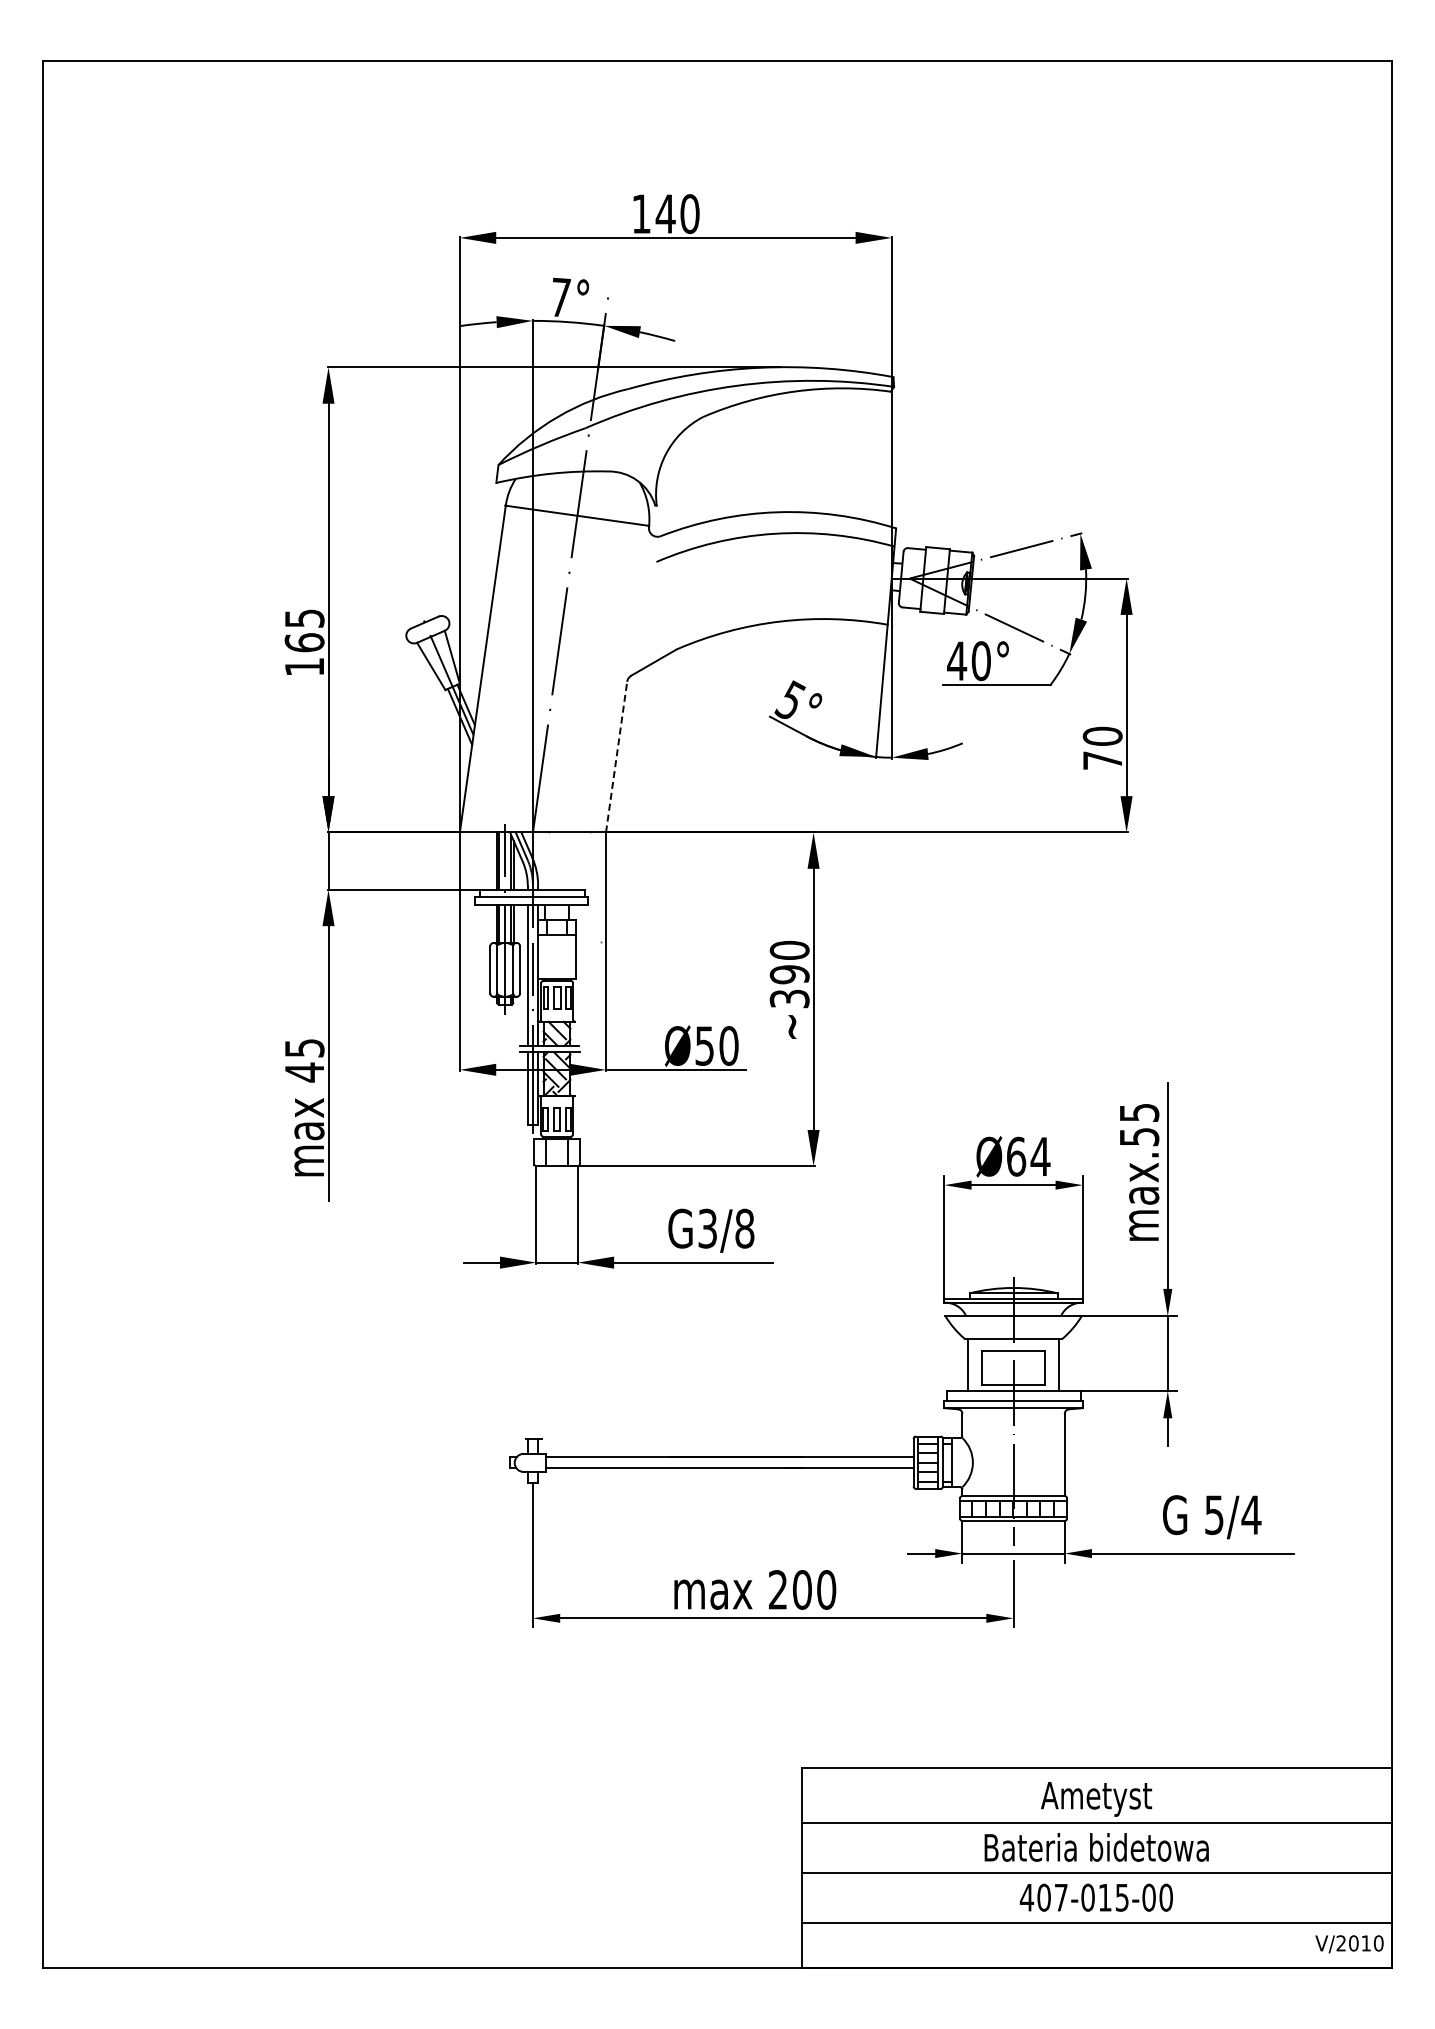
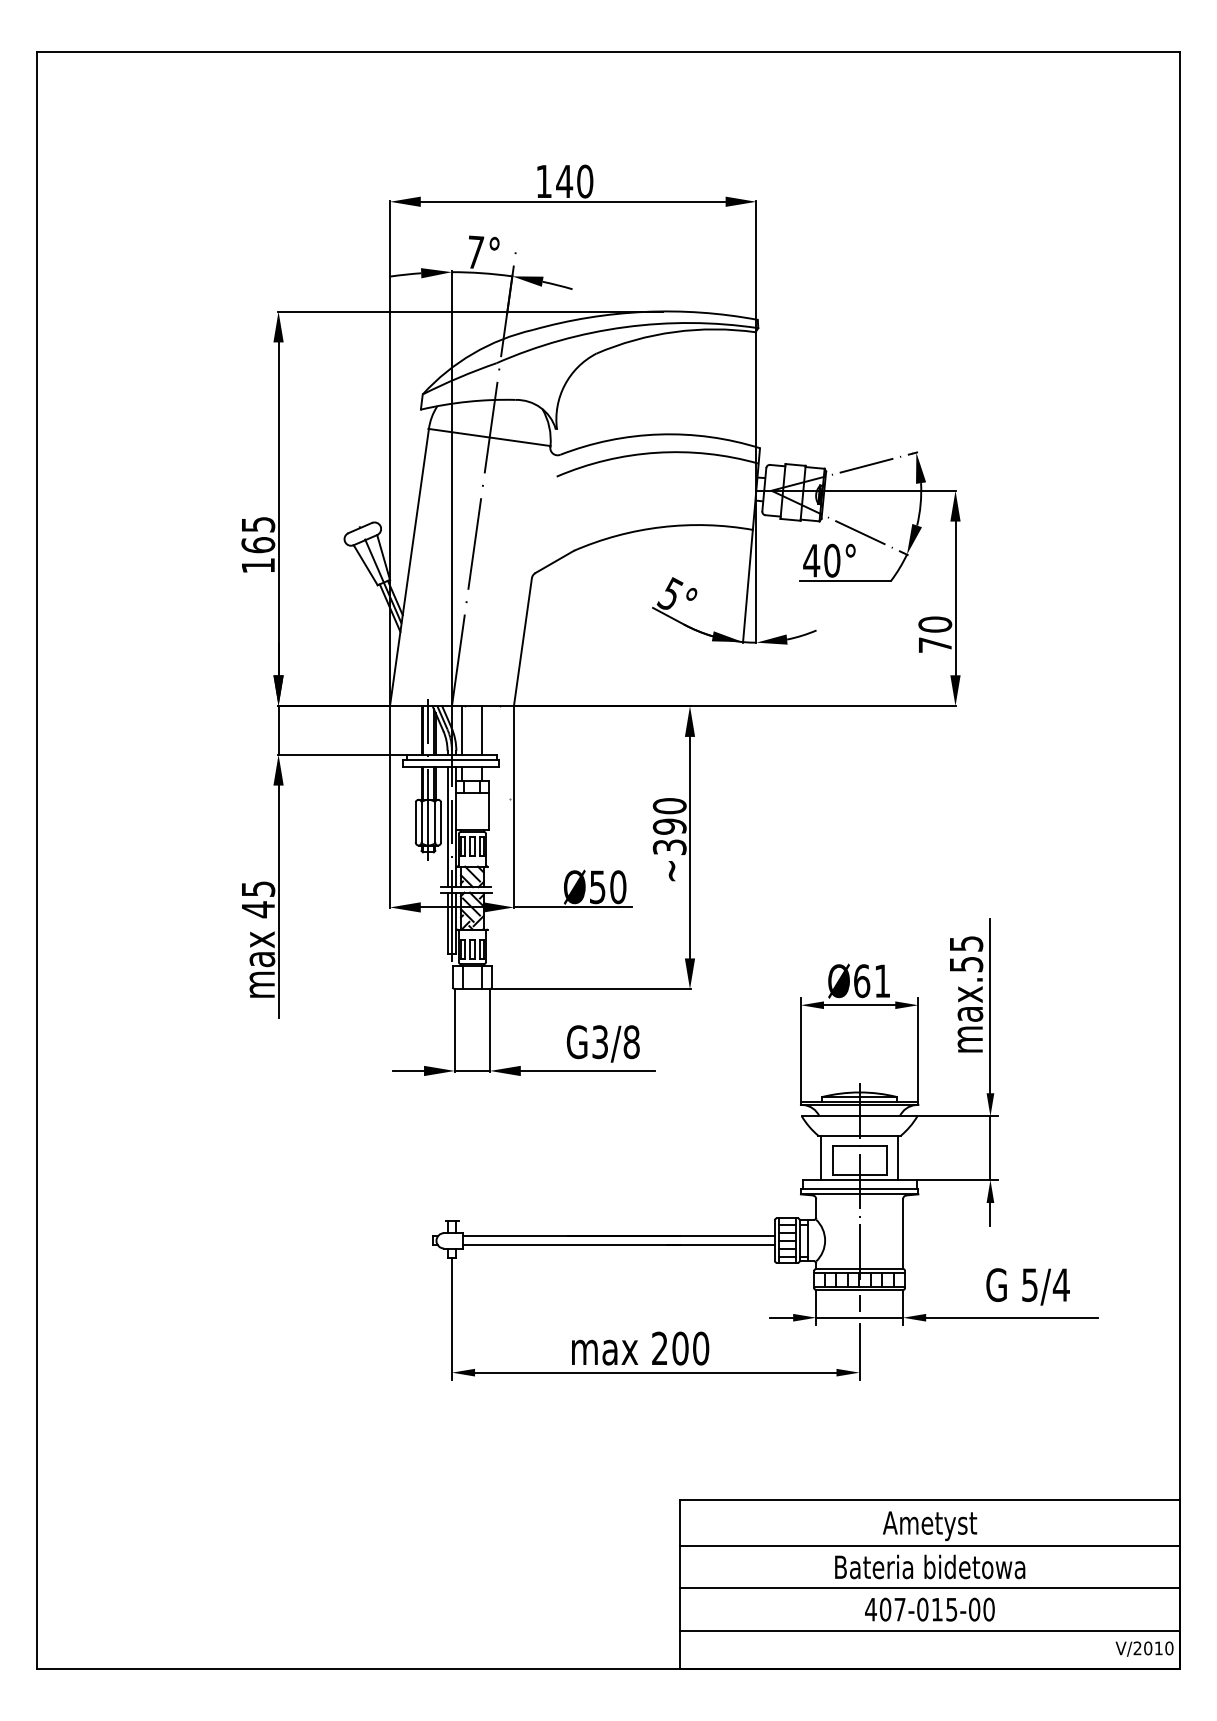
line: (616, 756) -> (522, 641), dashed -> solid
line: (545, 860) -> (462, 729), added
line: (568, 860) -> (482, 729), added
text: (1040, 1156) -> (882, 980), Ø64 -> Ø61

